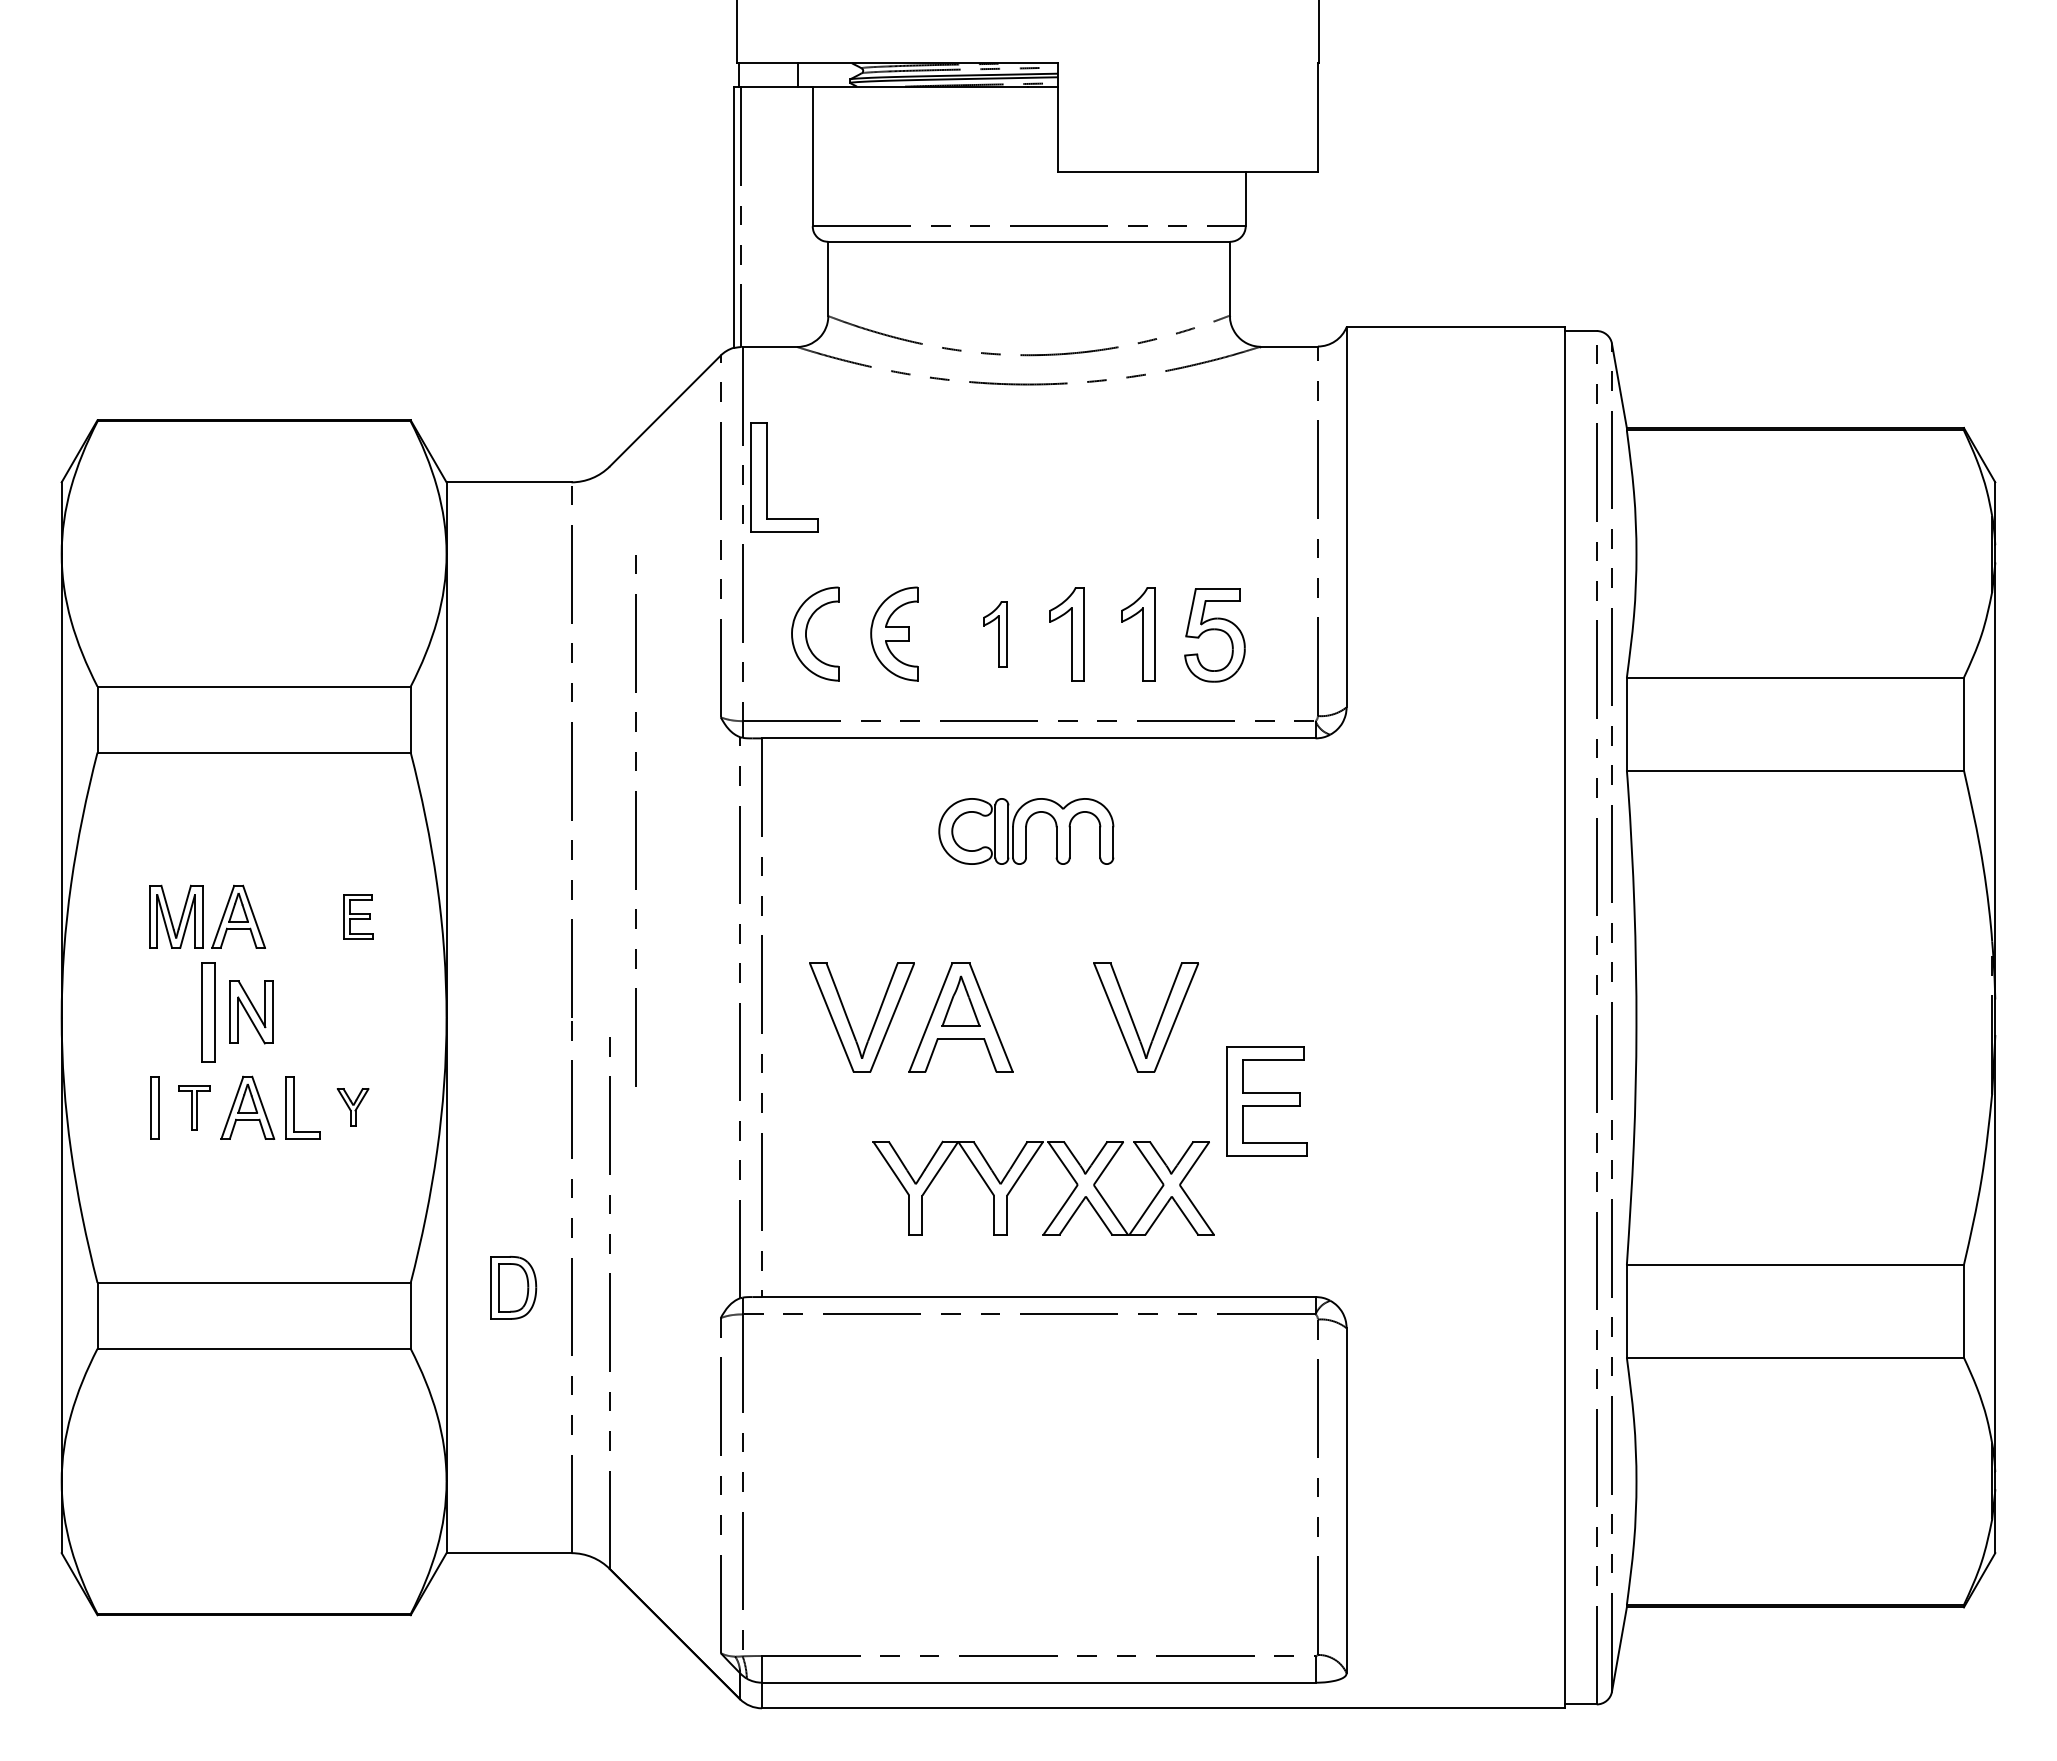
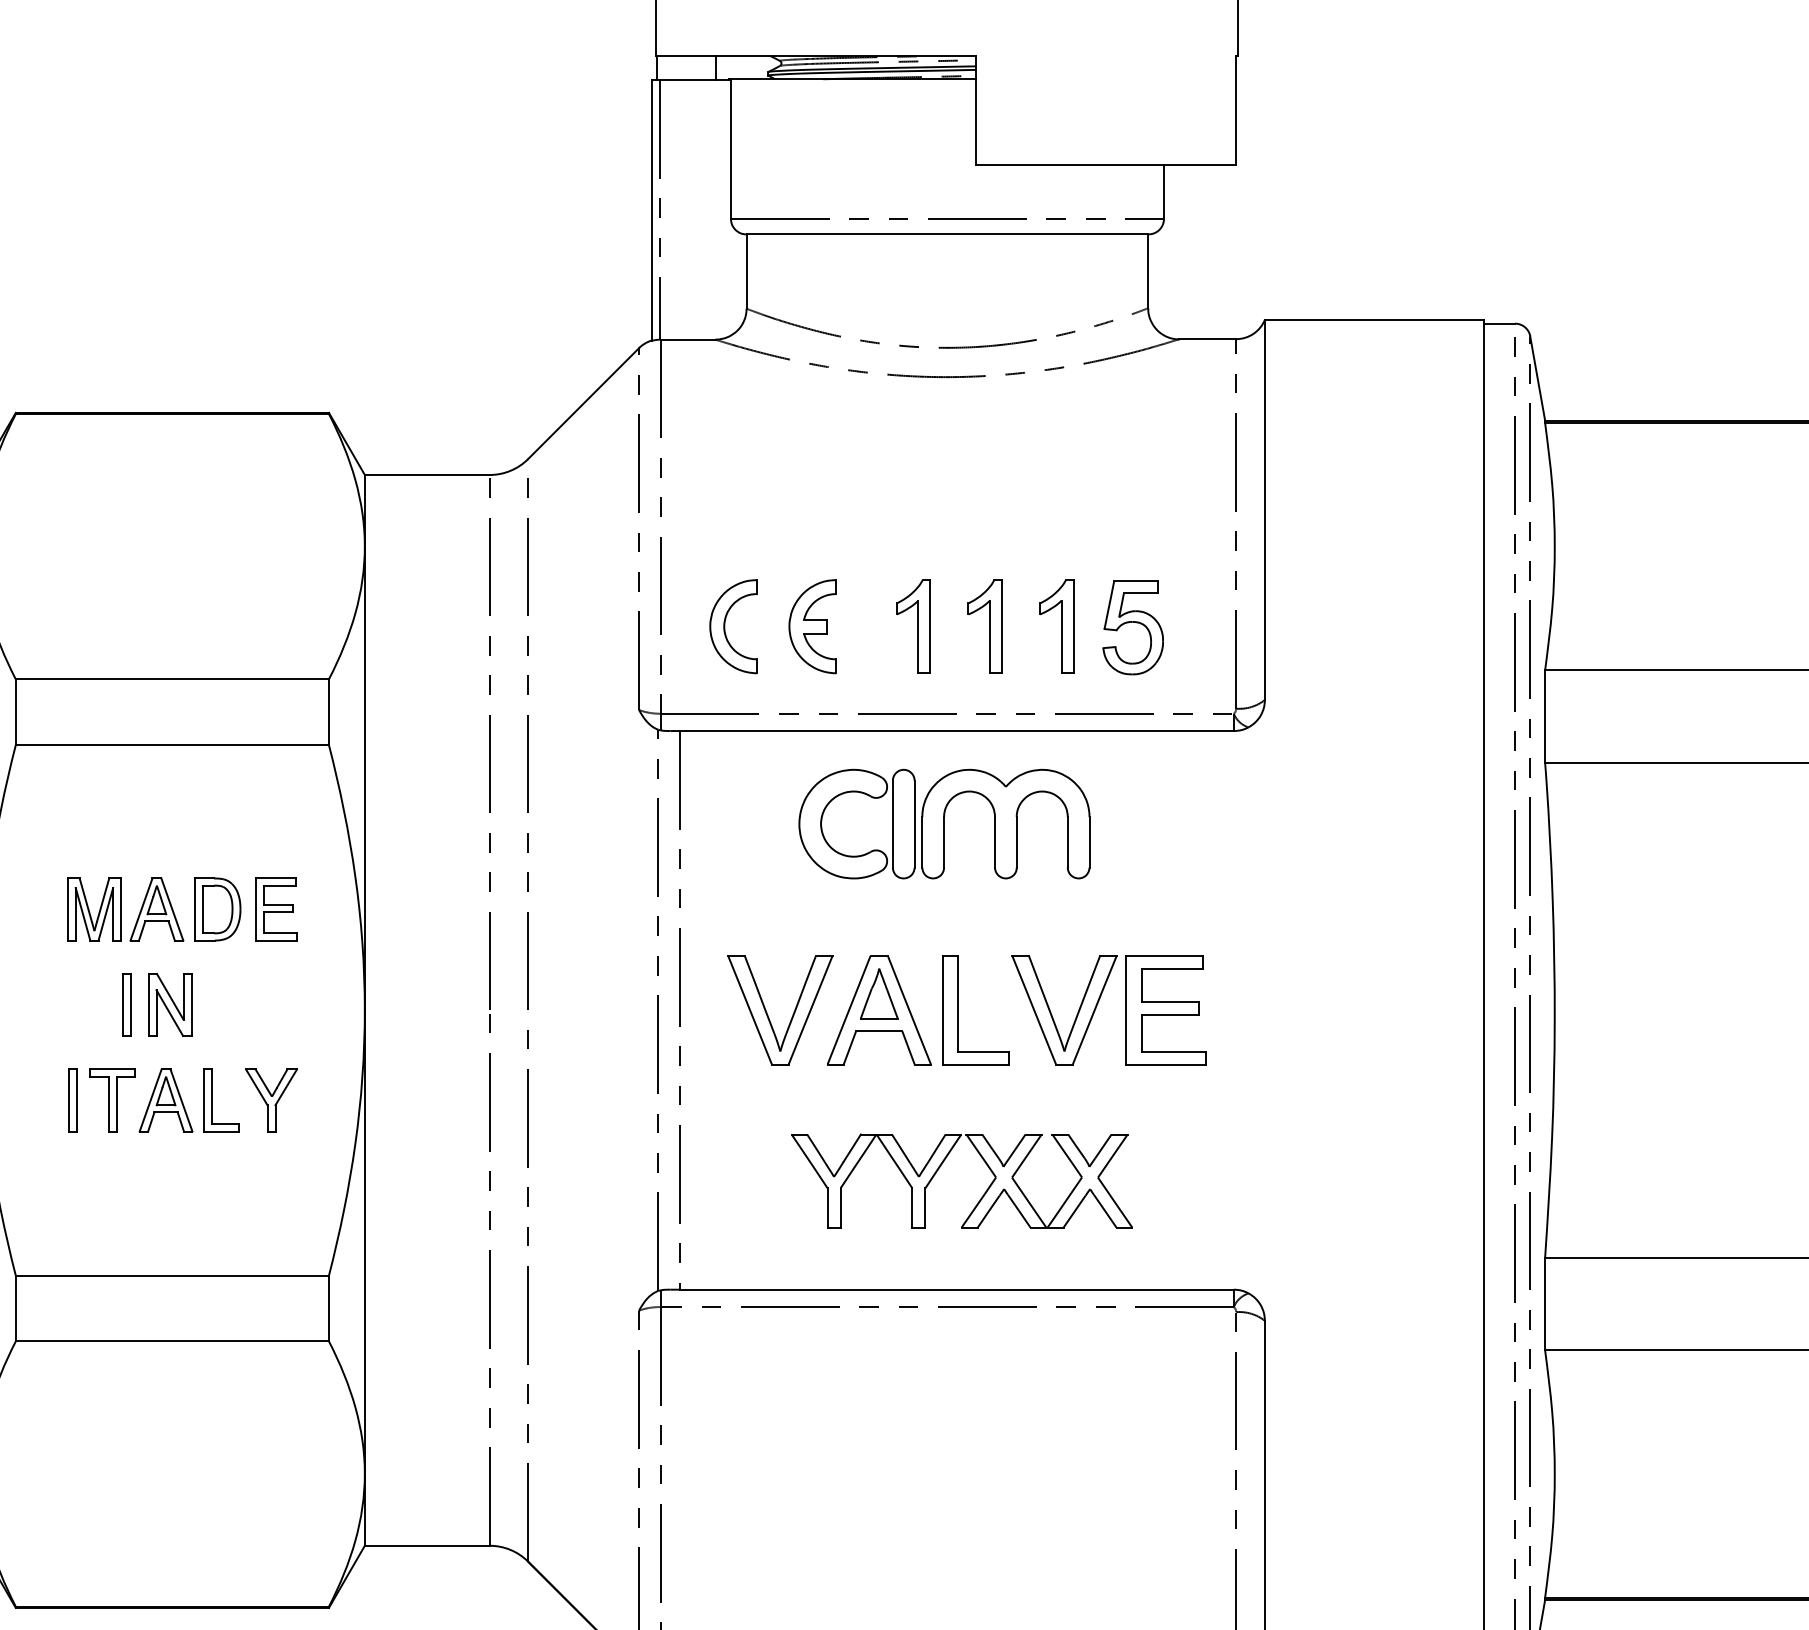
part: (767, 477) -> (958, 1010), moved
part: (995, 634) -> (913, 627), size x1.43
line: (635, 820) -> (527, 744), moved
part: (1026, 831) -> (944, 824), size x1.67
part: (358, 916) -> (276, 909), size x1.43
part: (207, 1011) -> (125, 1004), size x0.62
part: (1266, 1101) -> (1165, 1010), moved
part: (194, 1107) -> (112, 1100), size x1.43
part: (352, 1107) -> (270, 1100), size x1.67
part: (513, 1287) -> (217, 909), moved

